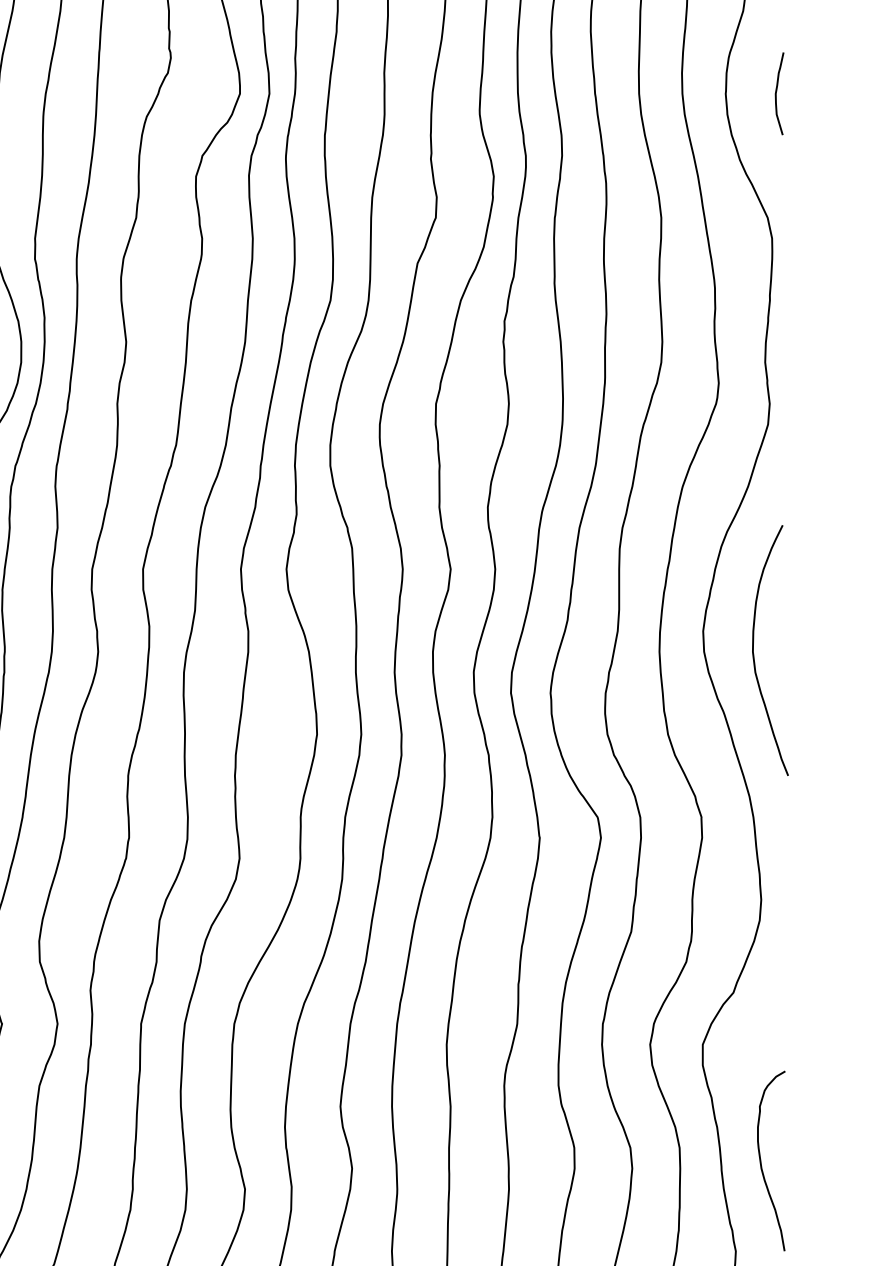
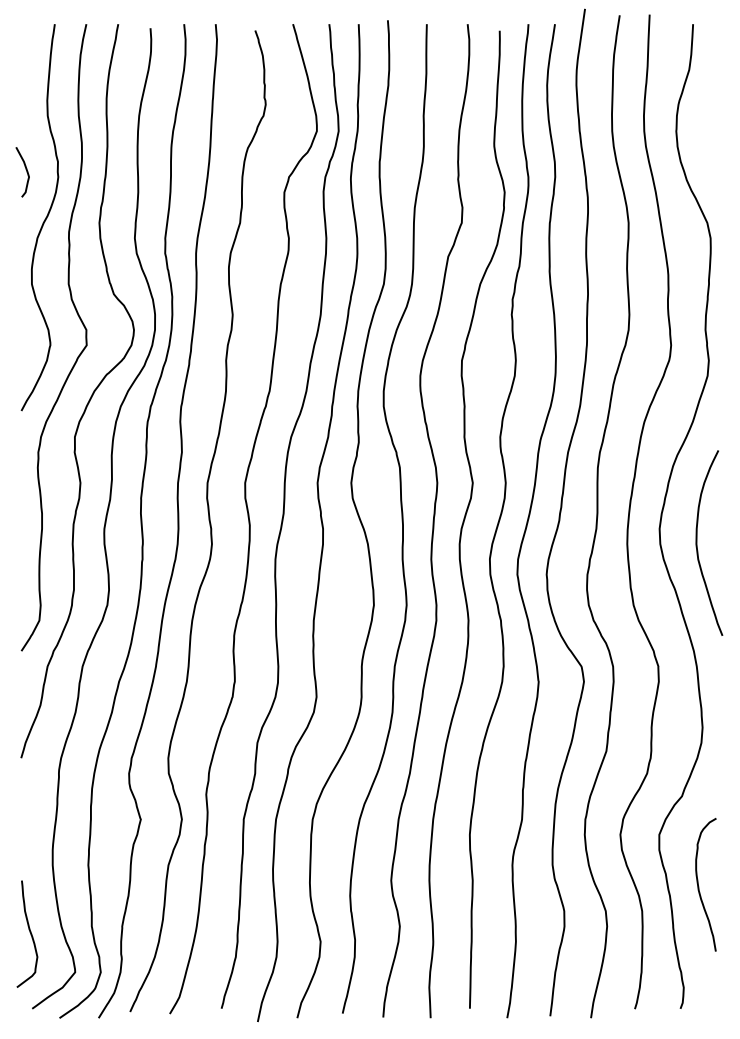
curve: (777, 92) -> (714, 130), removed
curve: (762, 1163) -> (699, 886), moved

